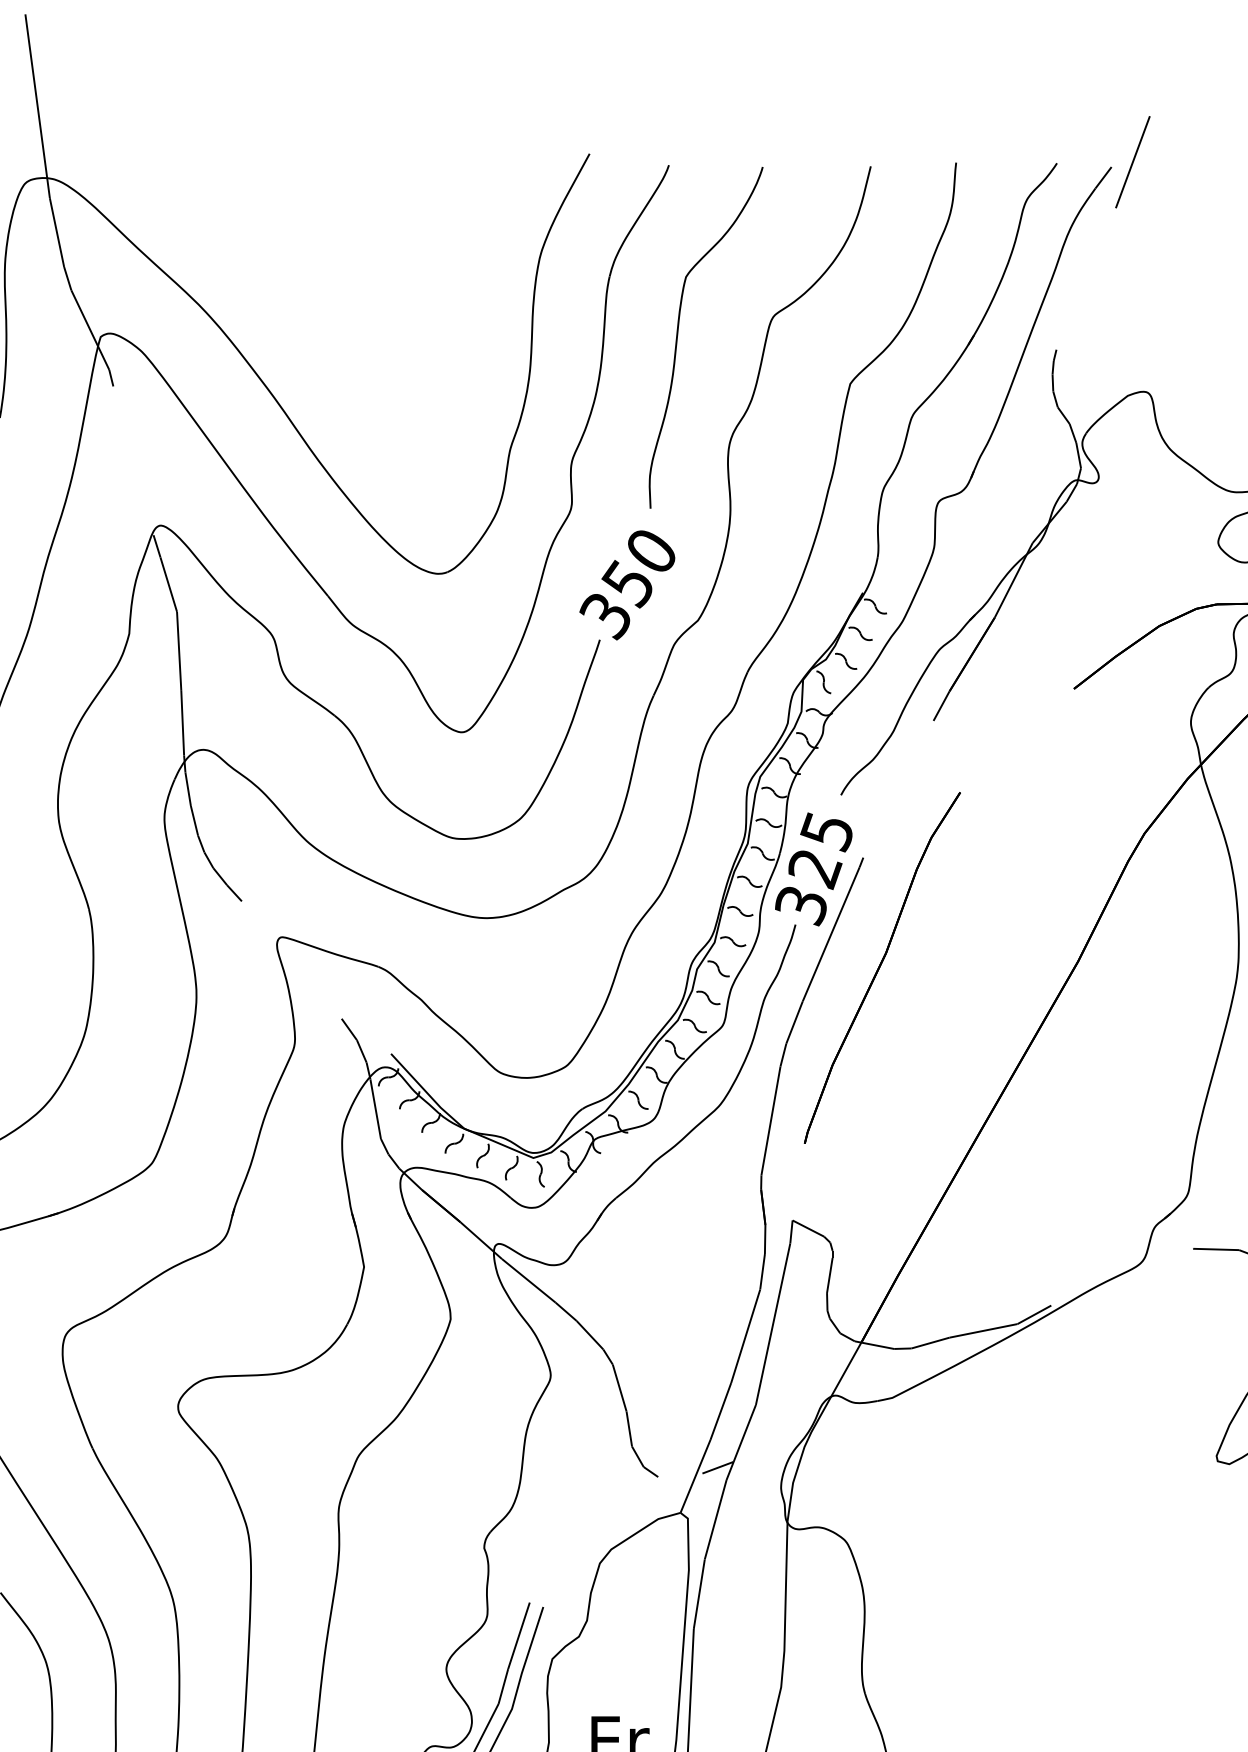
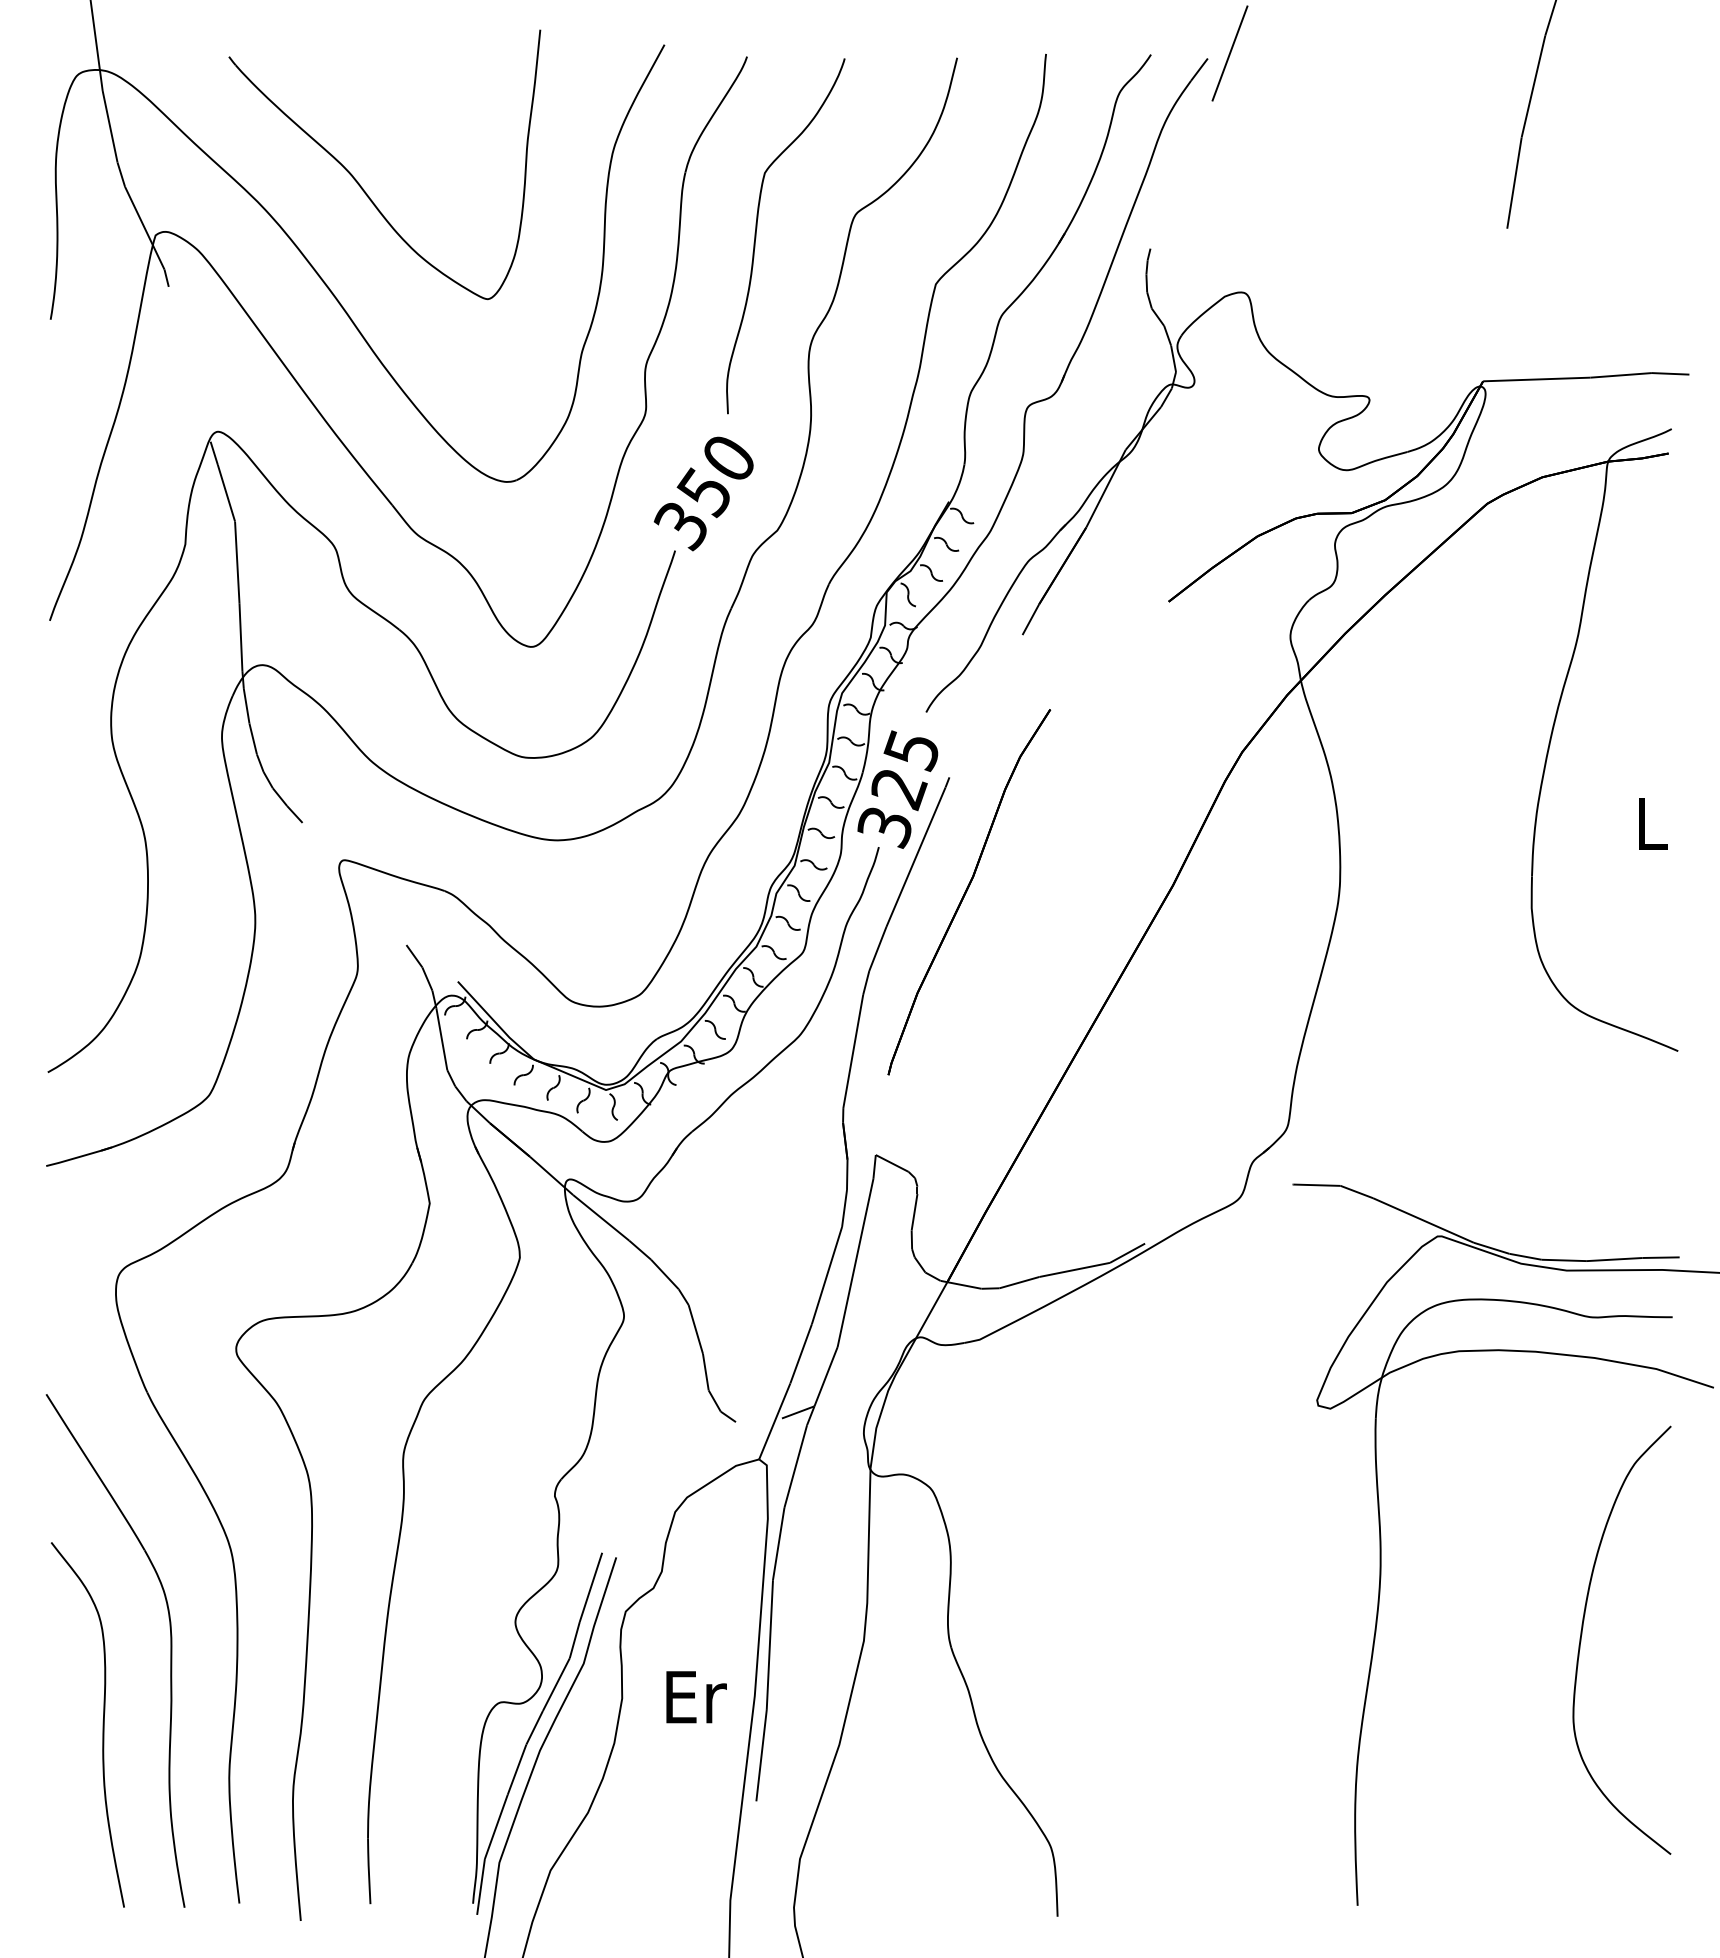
part: (297, 288) -> (360, 184), added

